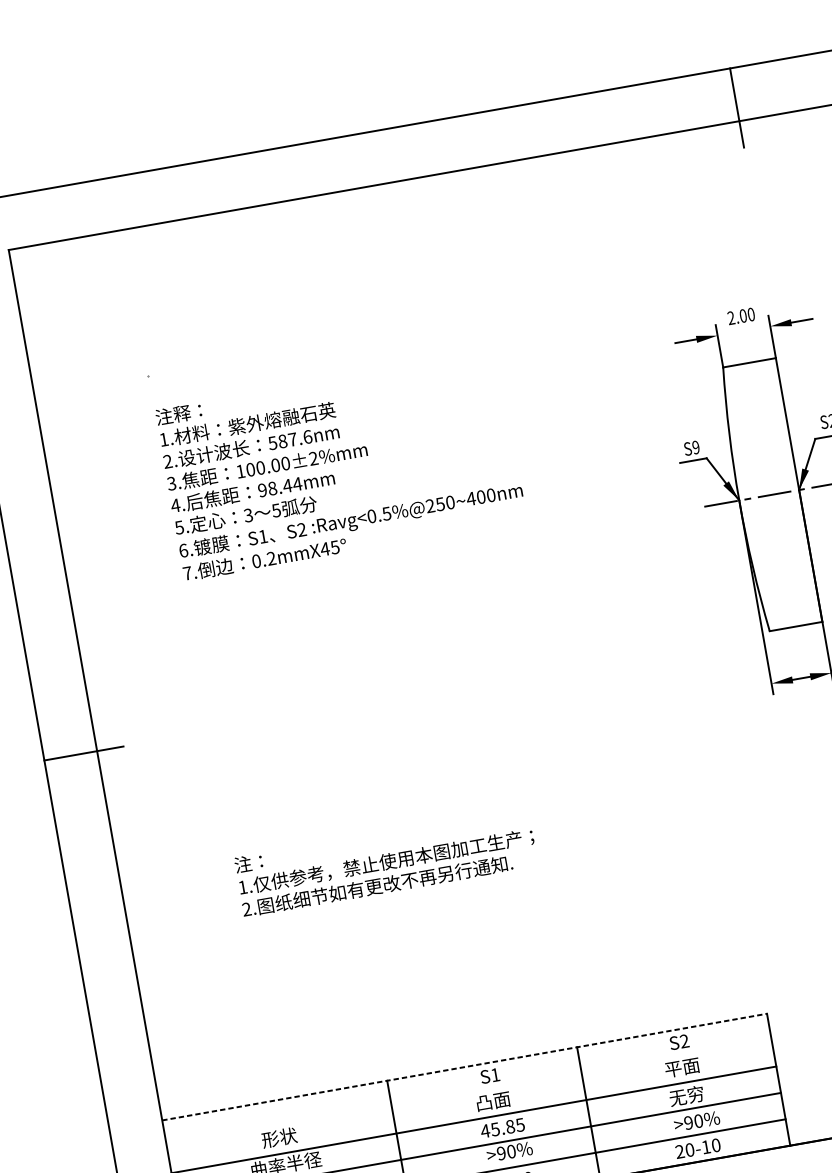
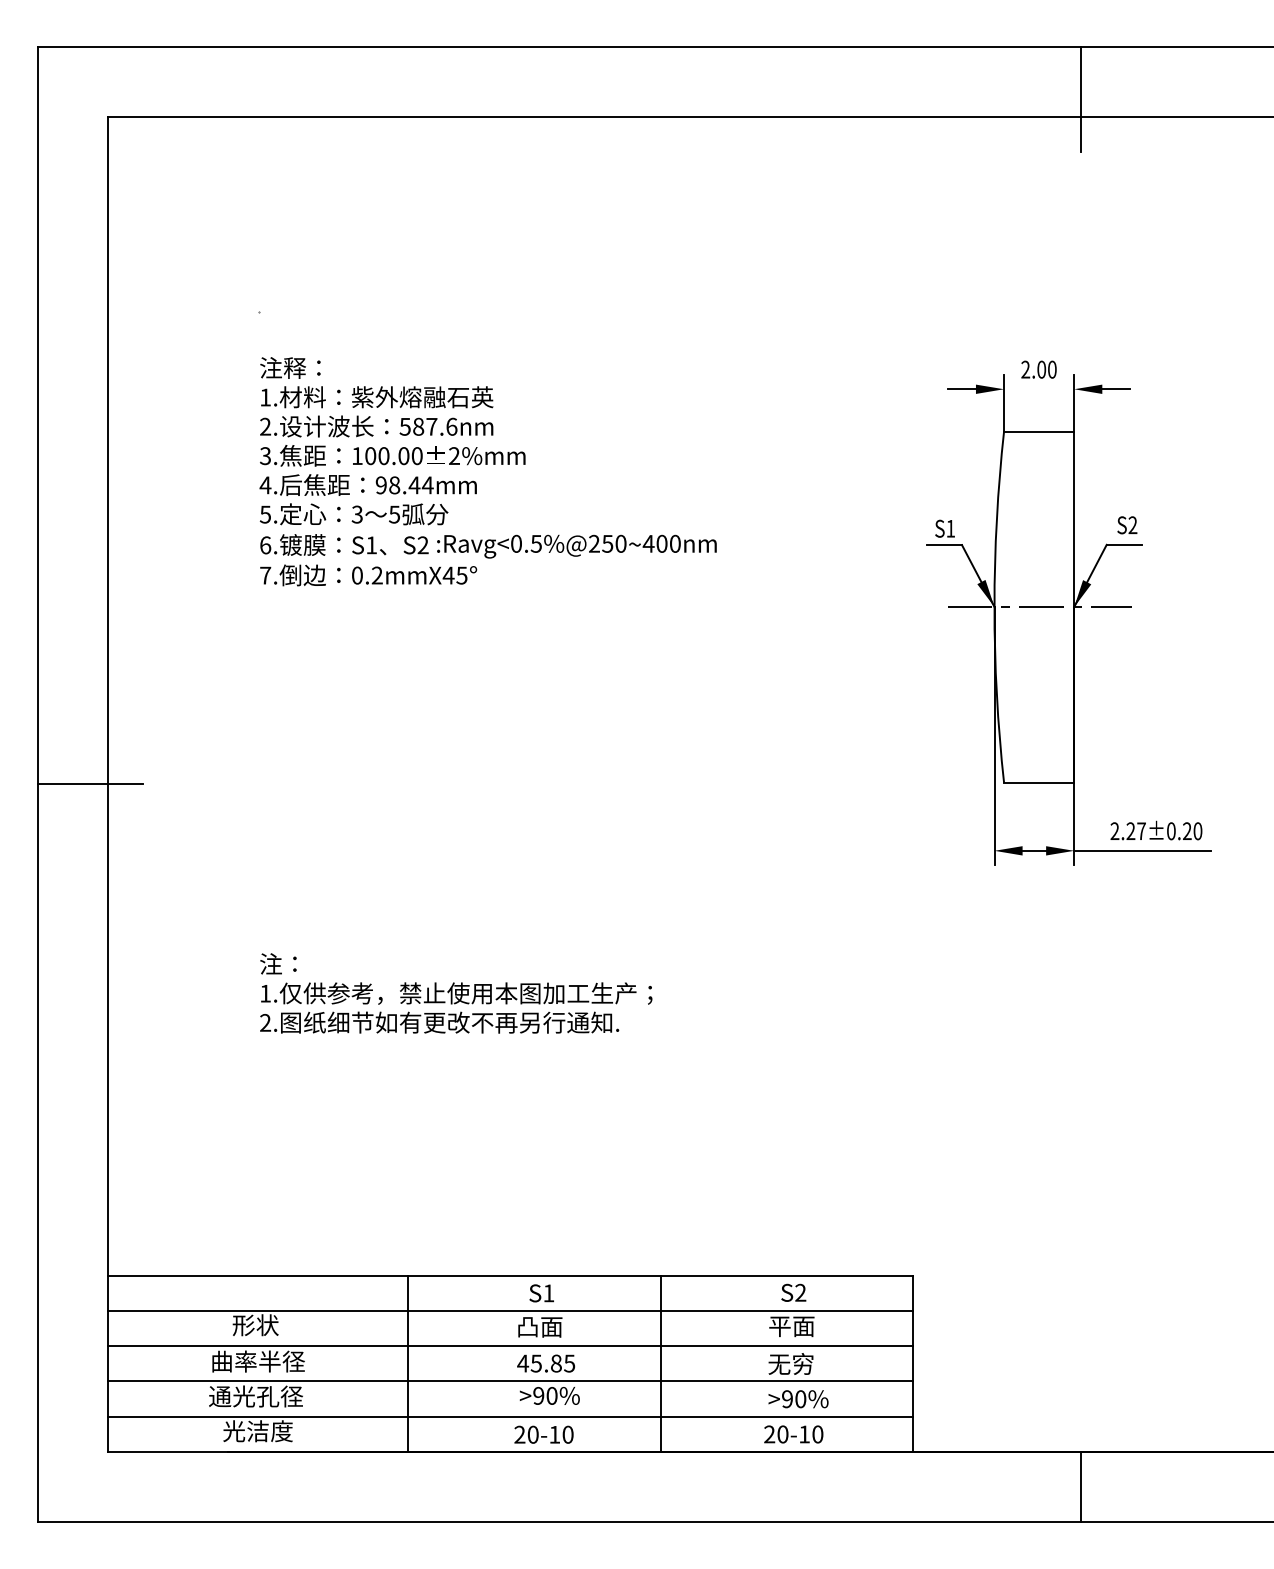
text: (695, 447) -> (950, 528), S9 -> S1
line: (464, 1067) -> (510, 1276), dashed -> solid
line: (469, 1093) -> (510, 1311), added

